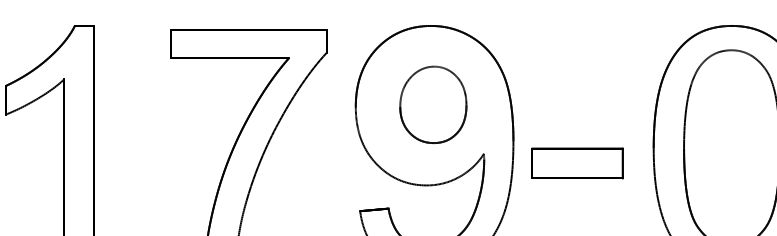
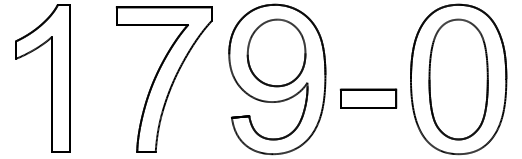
part: (433, 104) -> (276, 52), size x1.43
part: (577, 163) -> (368, 98), moved

